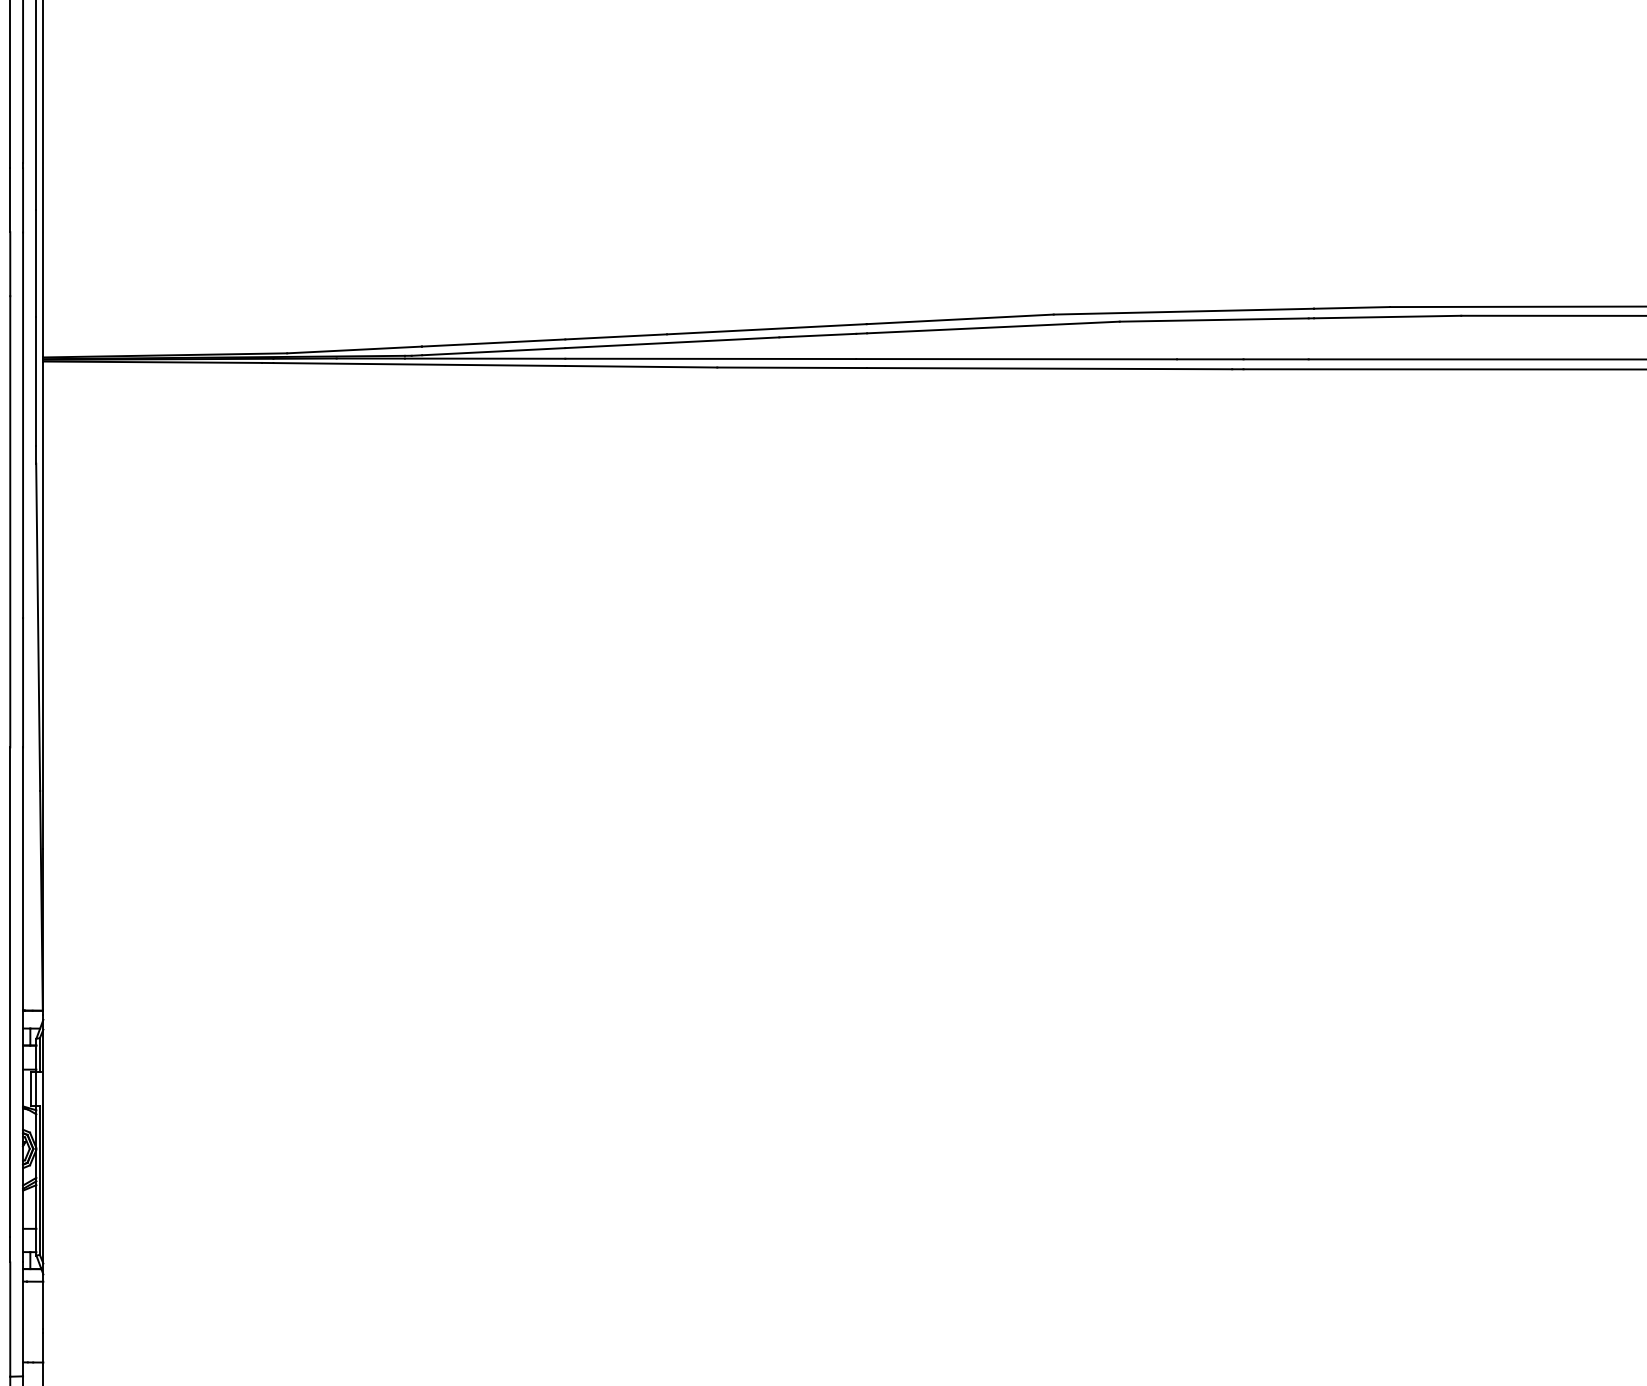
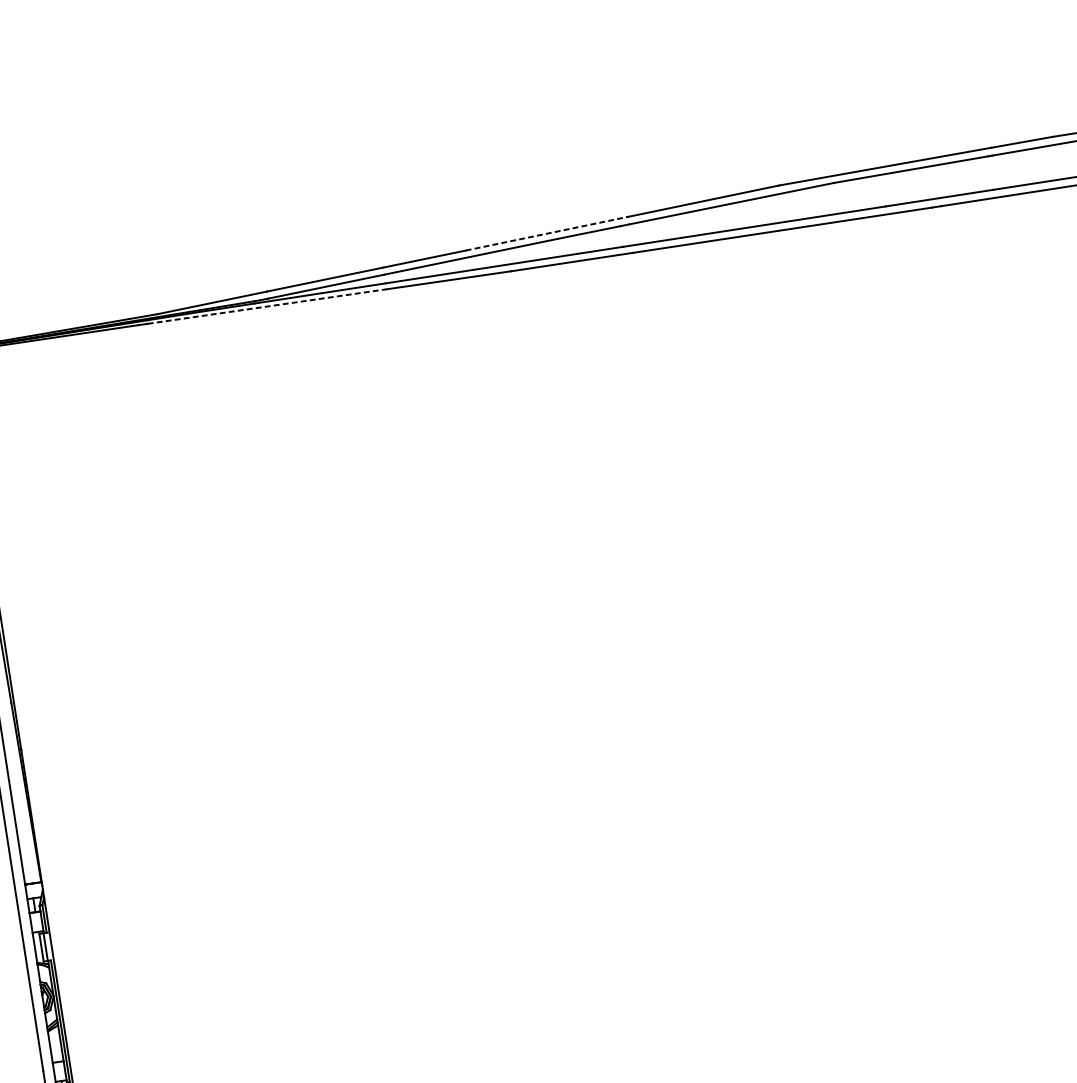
line: (766, 329) -> (546, 234), solid -> dashed
line: (419, 364) -> (267, 306), solid -> dashed

